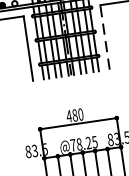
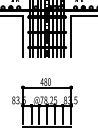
line: (105, 36) -> (71, 36), dashed -> solid

